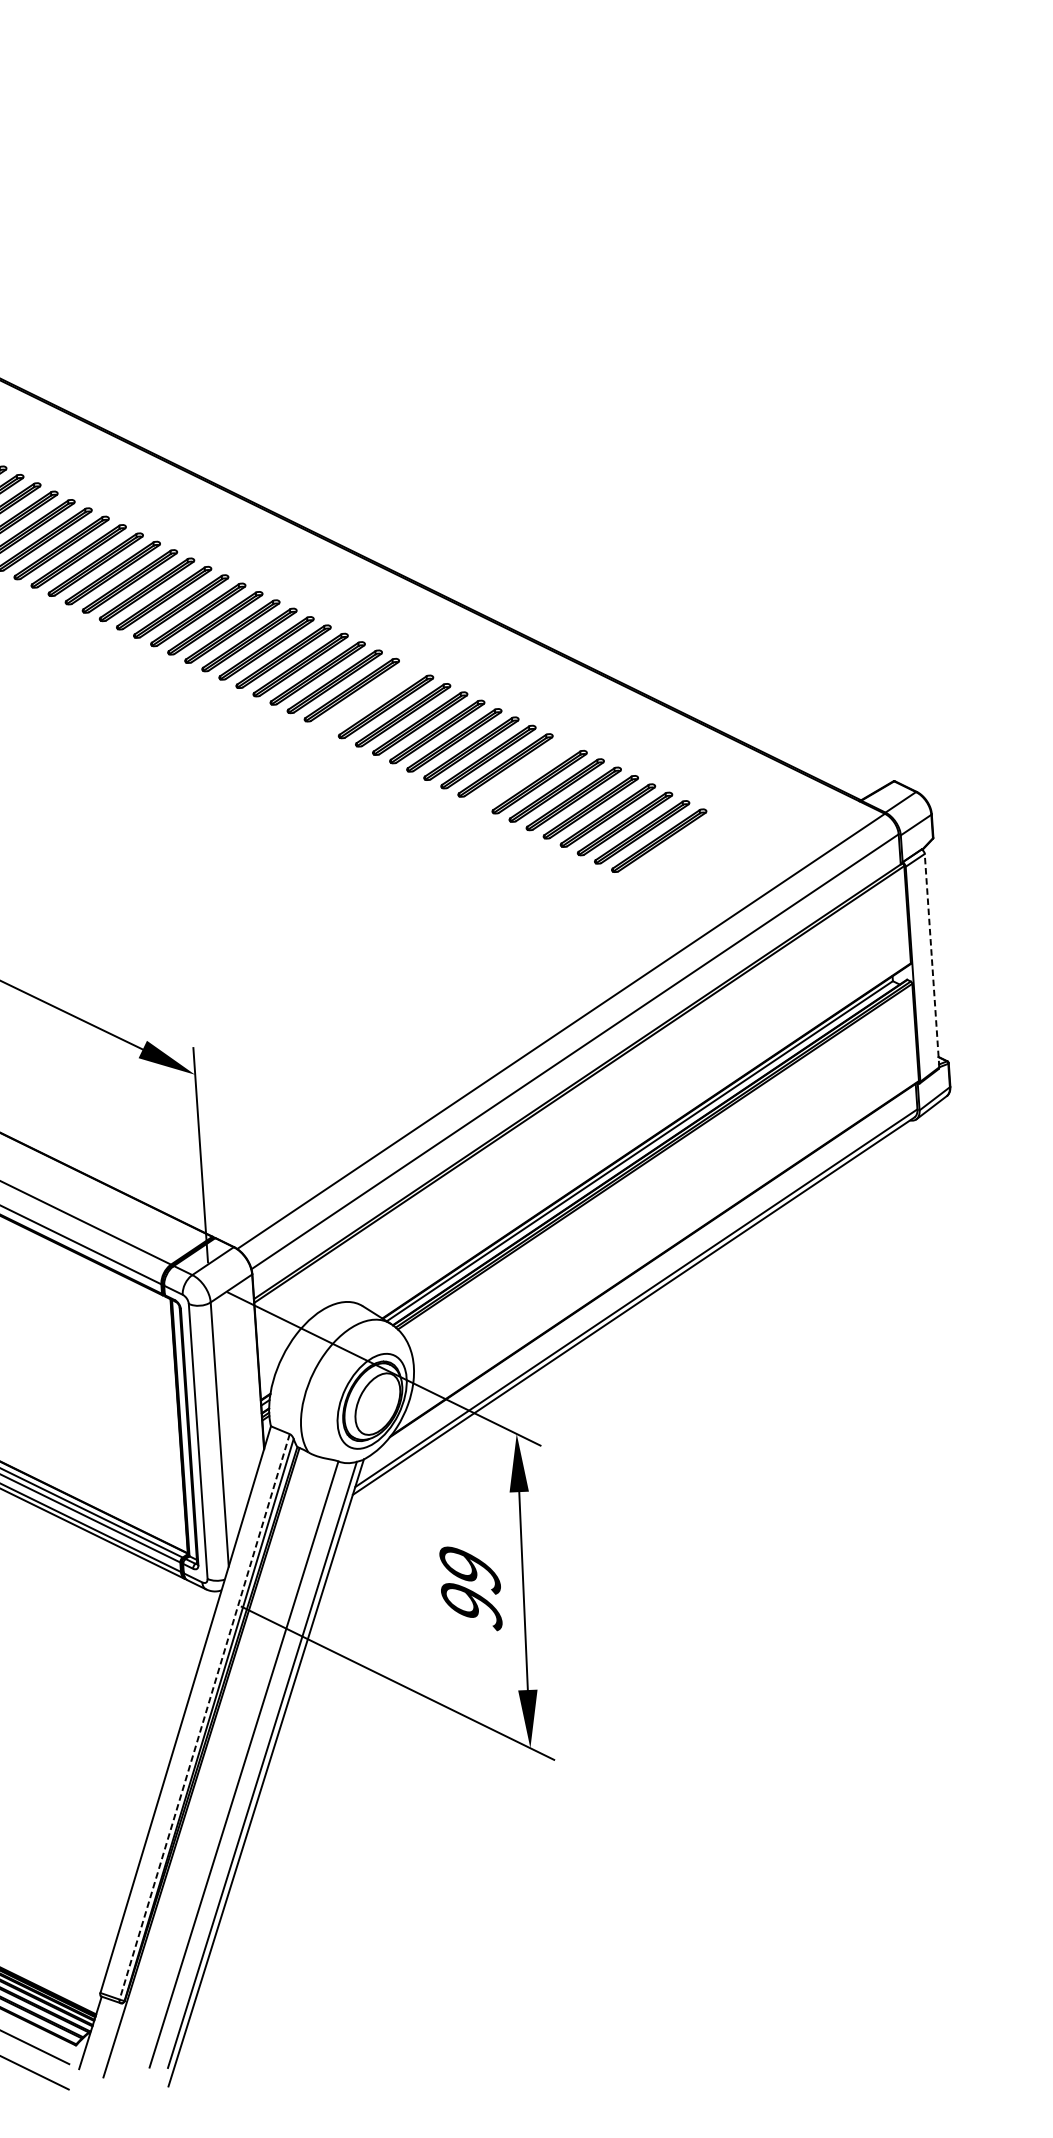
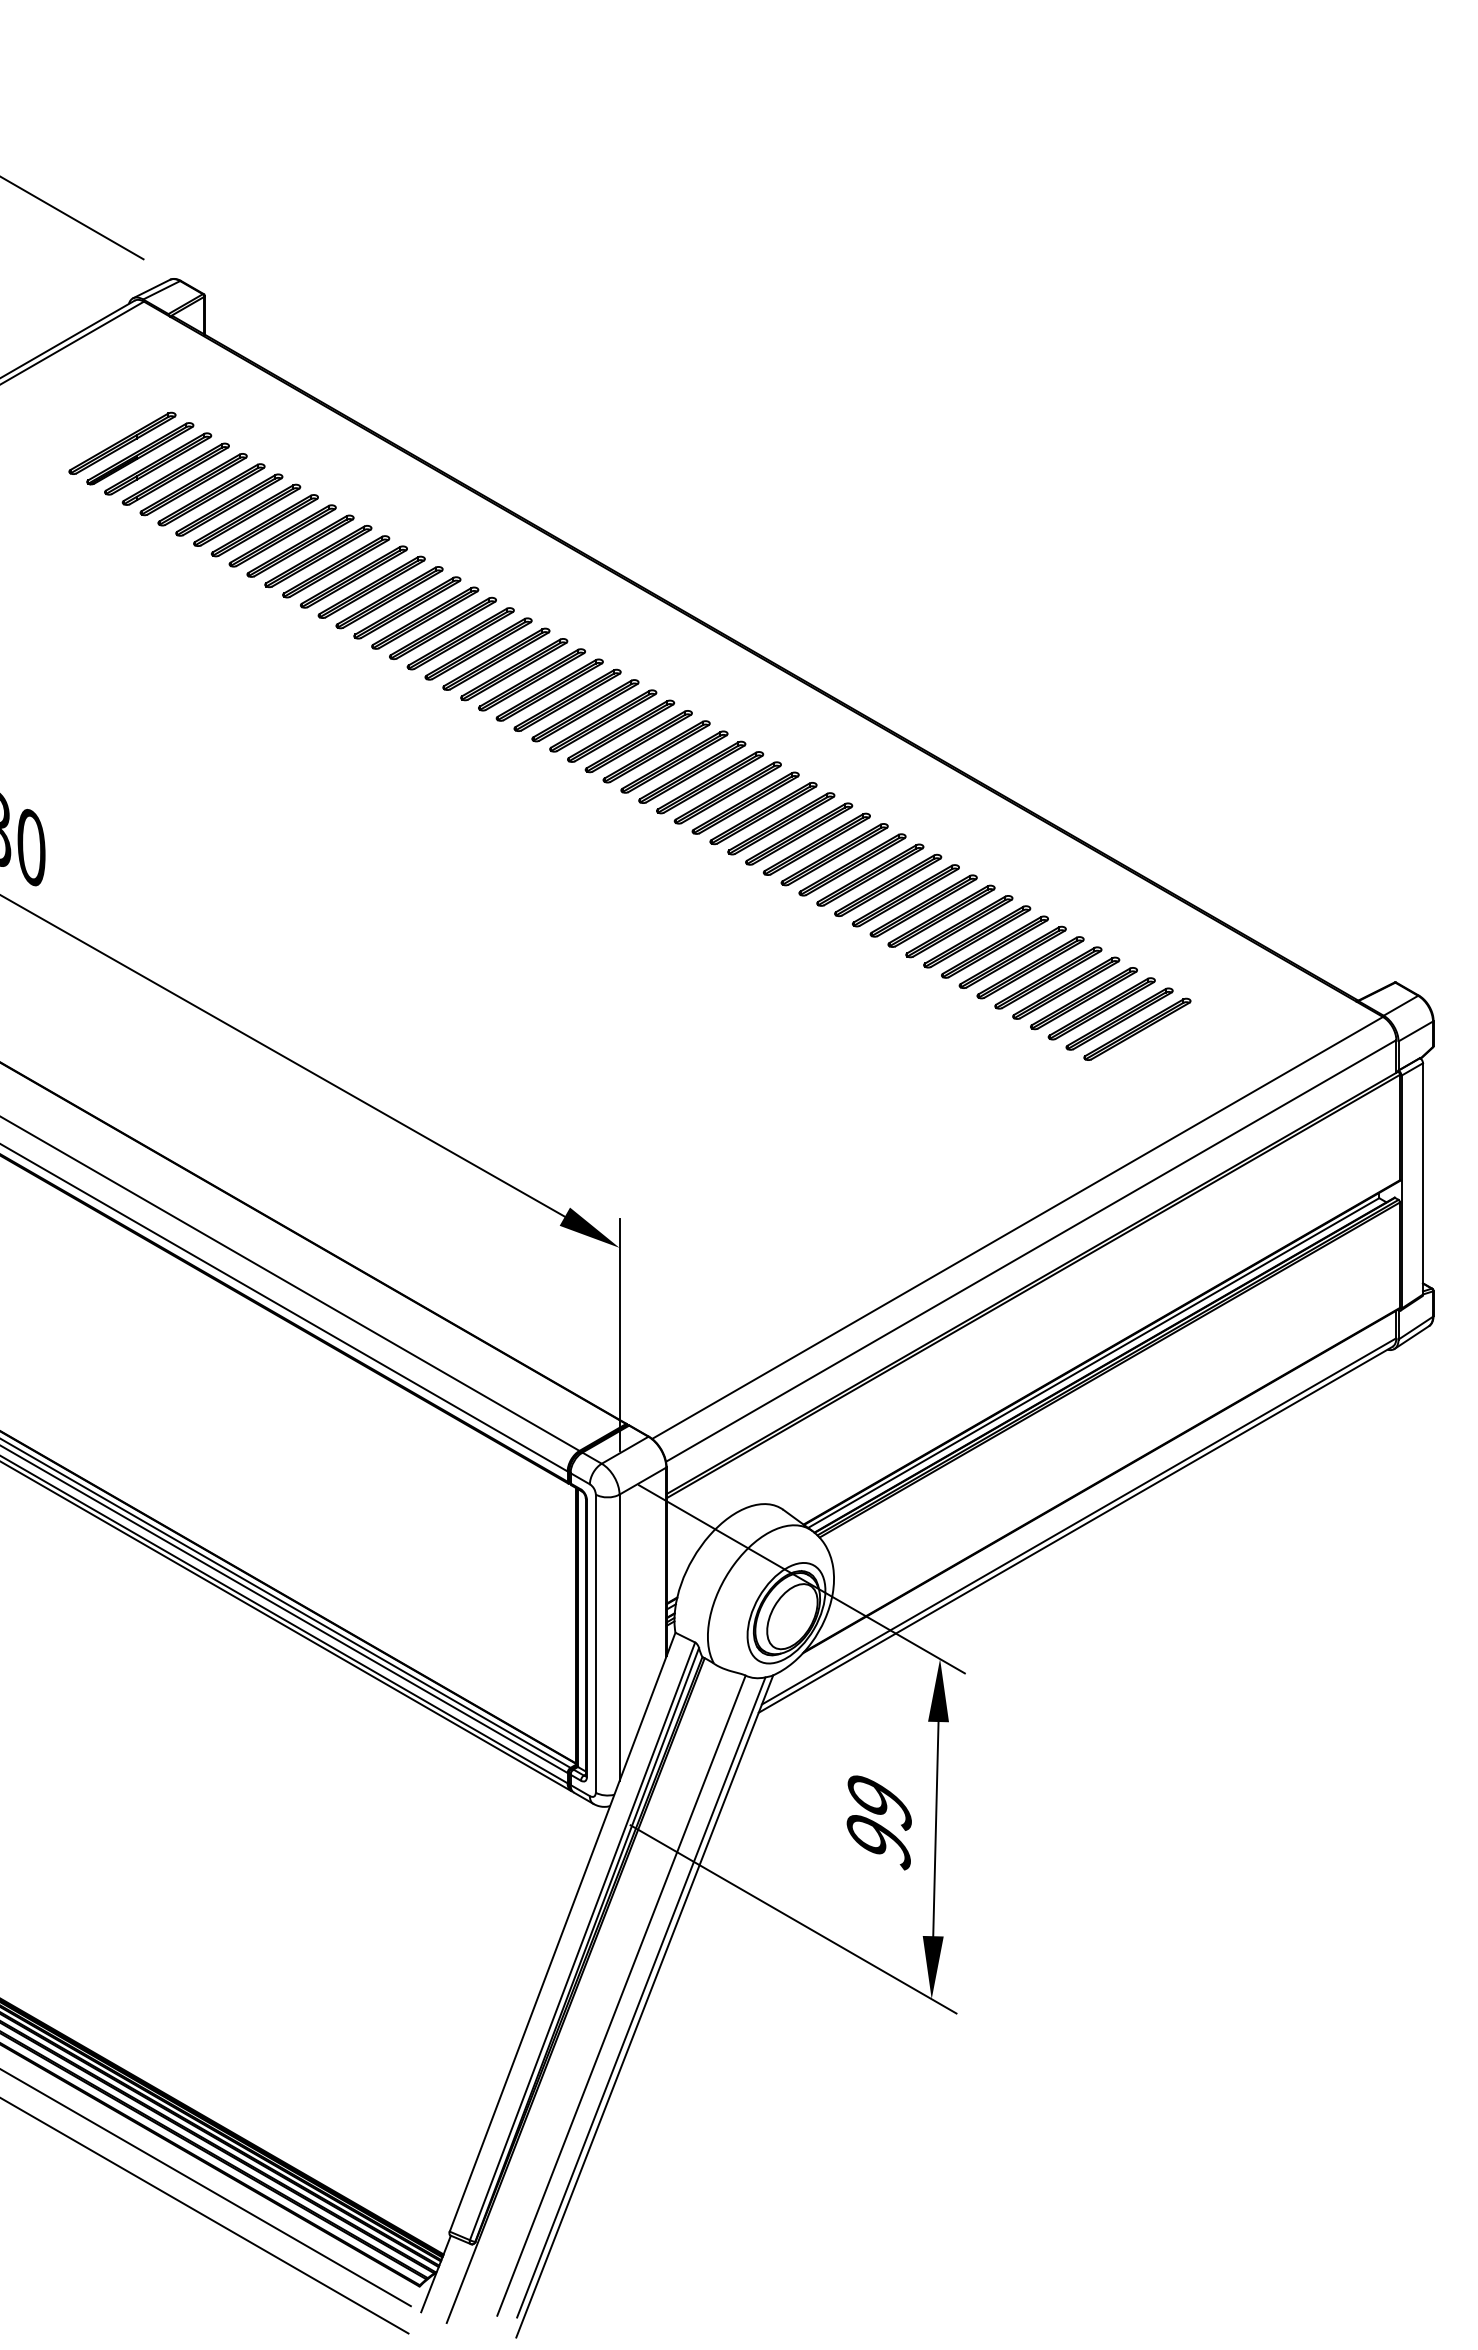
part: (368, 698) -> (834, 854), added
part: (522, 773) -> (994, 946), added
line: (932, 960) -> (1423, 1178), dashed -> solid
line: (204, 1716) -> (582, 1941), dashed -> solid

